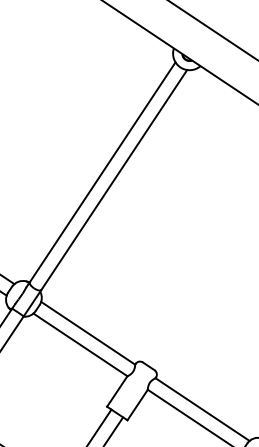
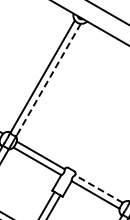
line: (113, 179) -> (48, 79), solid -> dashed
line: (203, 410) -> (99, 189), solid -> dashed

